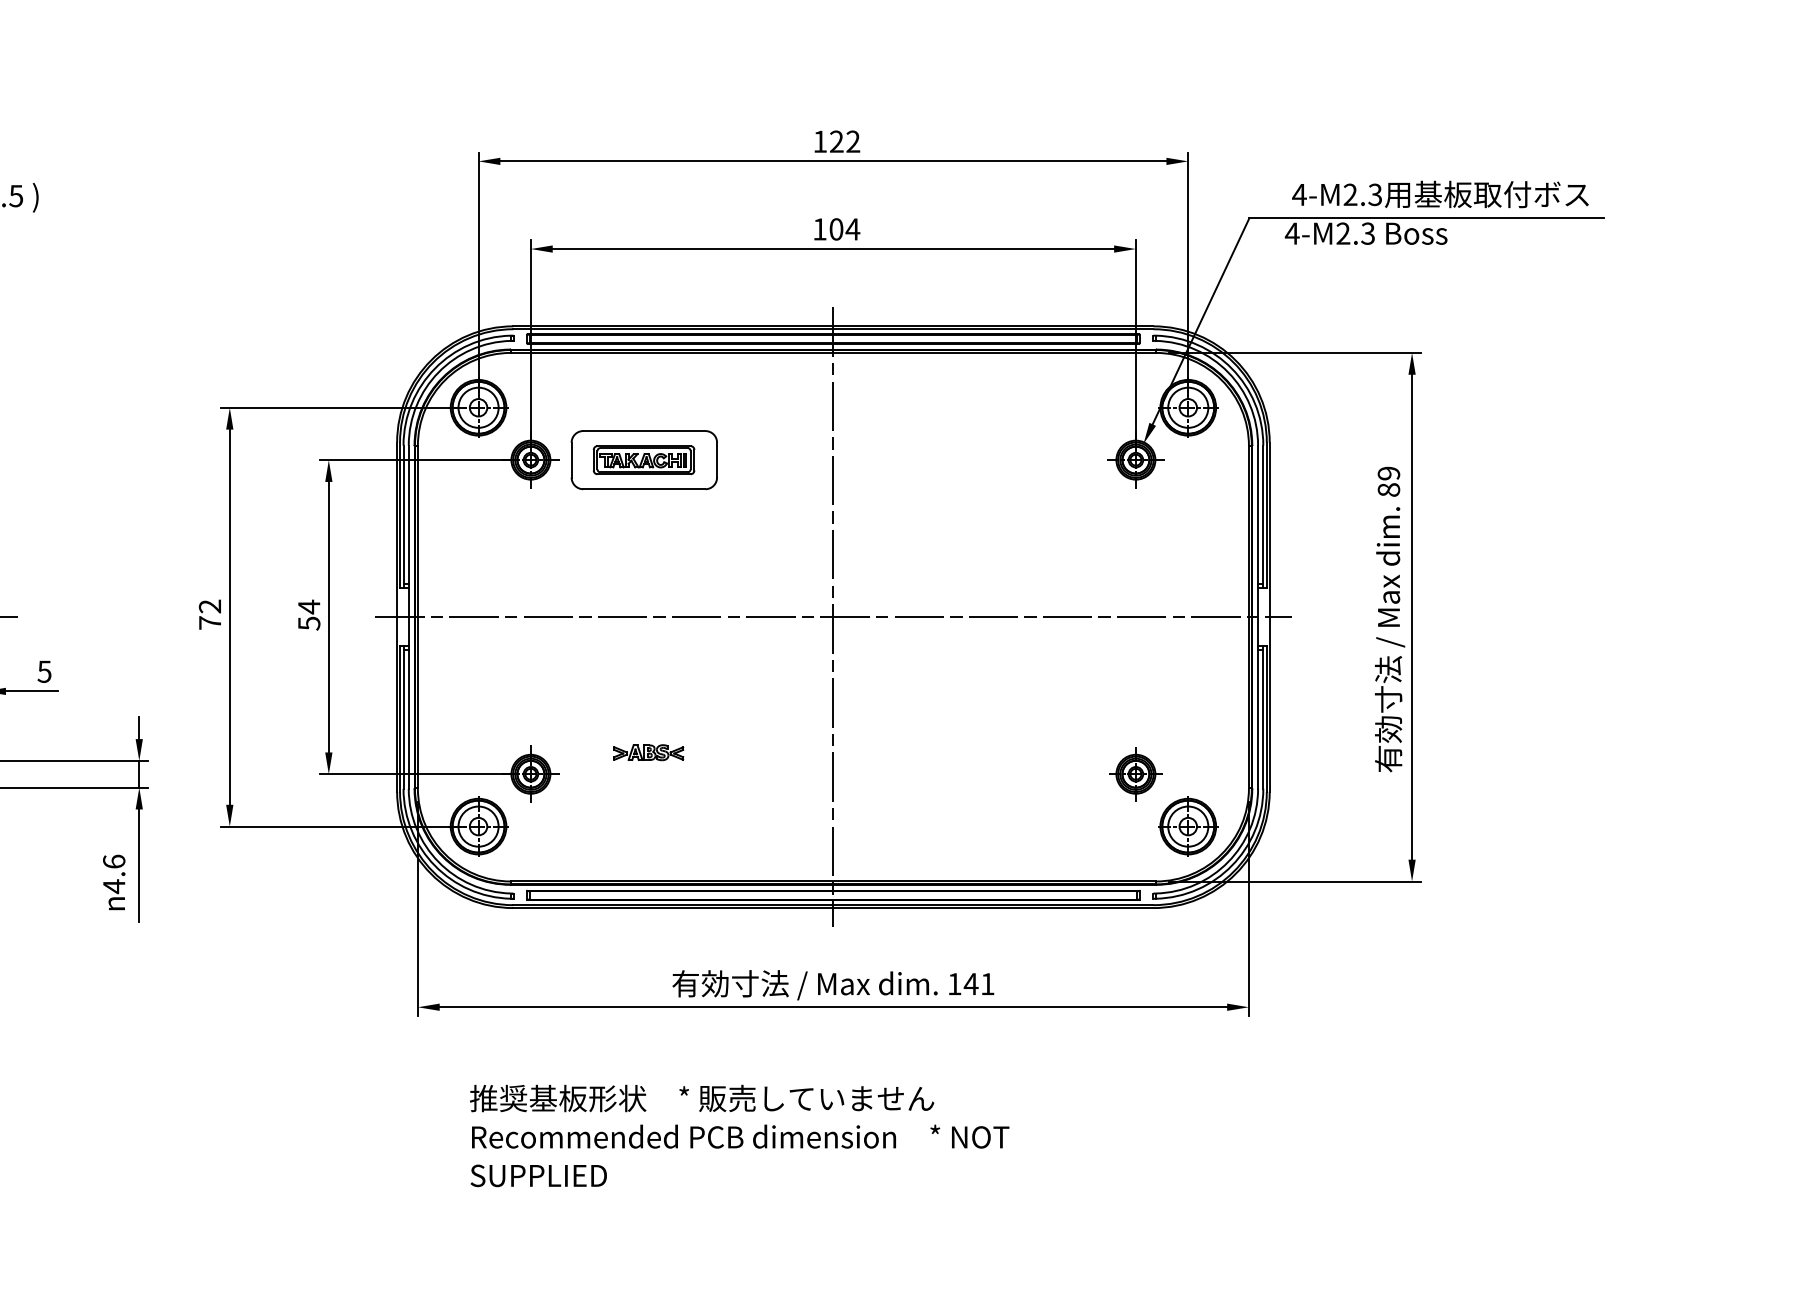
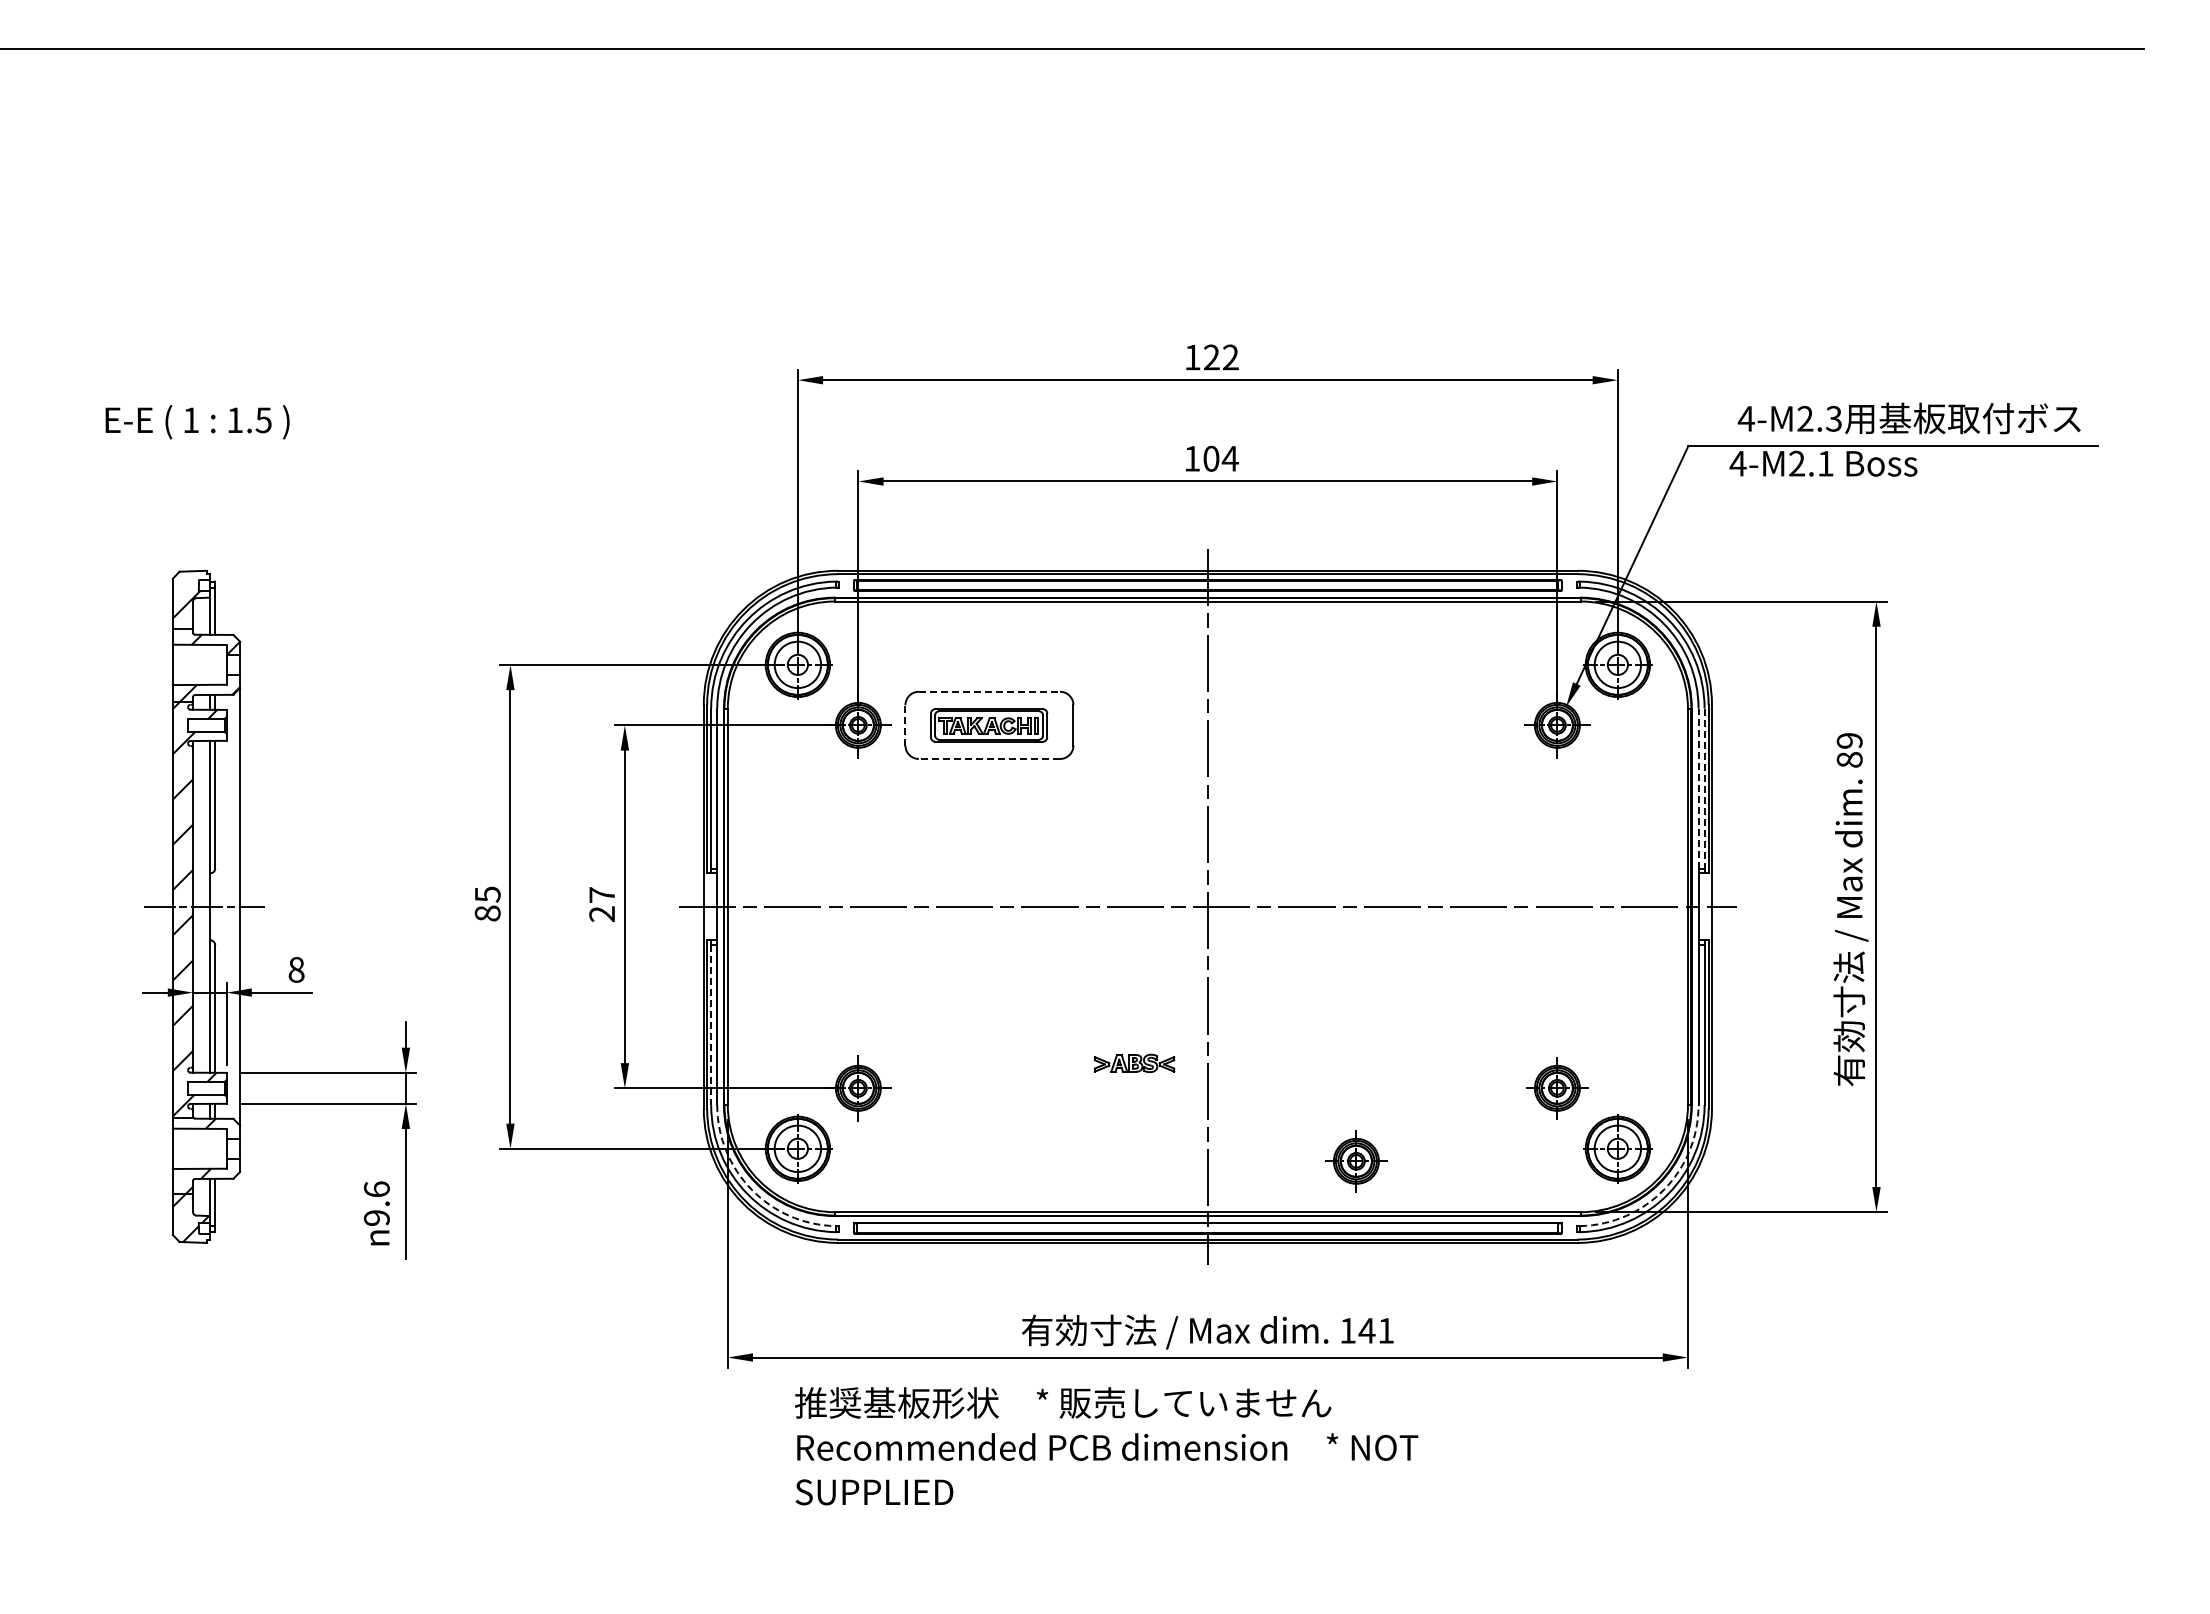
text: (1367, 233) -> (1825, 463), 4-M2.3 -> 4-M2.1
line: (644, 430) -> (989, 691), solid -> dashed
line: (571, 459) -> (905, 724), solid -> dashed
line: (644, 488) -> (989, 758), solid -> dashed
line: (1258, 514) -> (1698, 788), solid -> dashed
line: (1263, 514) -> (1704, 788), solid -> dashed
text: (209, 614) -> (487, 903), 72 -> 85
text: (309, 615) -> (602, 904), 54 -> 27
text: (44, 671) -> (296, 969), 5 -> 8
line: (403, 719) -> (711, 1025), solid -> dashed
part: (648, 751) -> (1134, 1062), moved
part: (962, 837) -> (1356, 1161), added
arc: (438, 861) -> (751, 1189), solid -> dashed
arc: (1228, 861) -> (1664, 1189), solid -> dashed
text: (113, 886) -> (376, 1217), 4.6 -> 9.6
text: (739, 1136) -> (1106, 1446), moved

